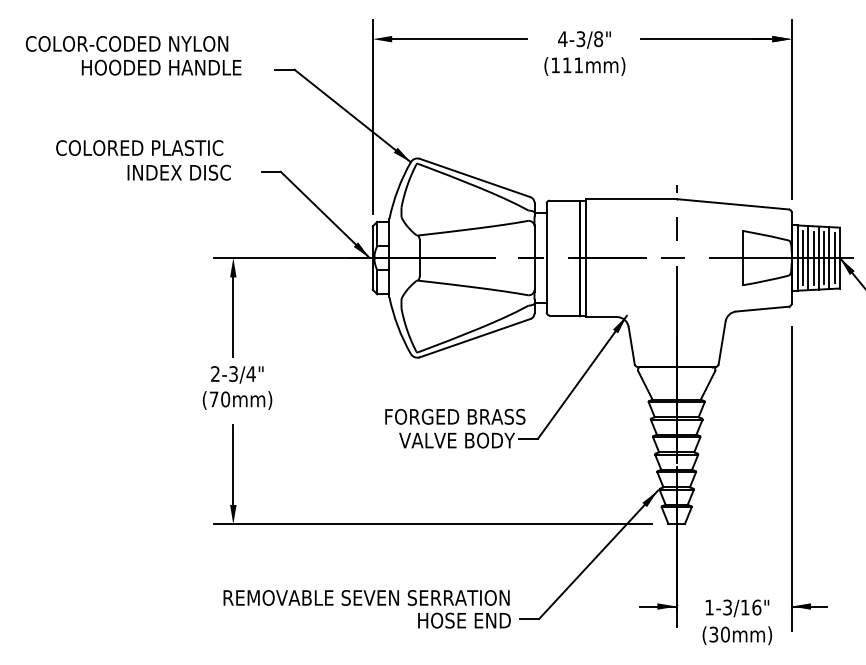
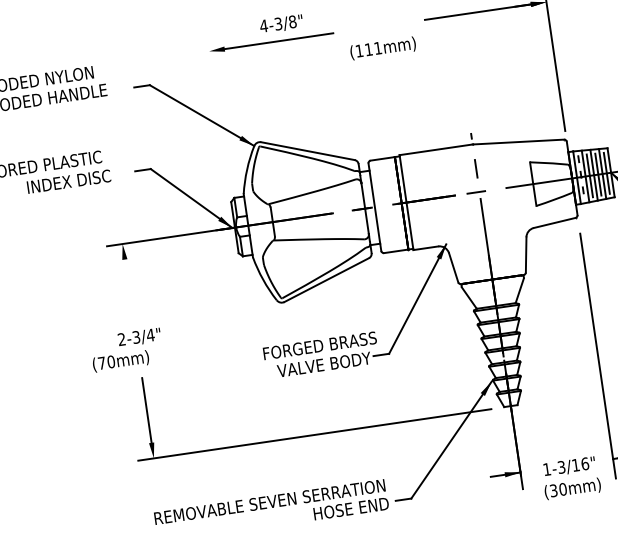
text: (584, 39) -> (281, 23), moved
line: (372, 116) -> (218, 113), removed
line: (803, 258) -> (581, 177), solid -> dashed
line: (233, 316) -> (129, 291), removed
text: (237, 400) -> (120, 361), moved

